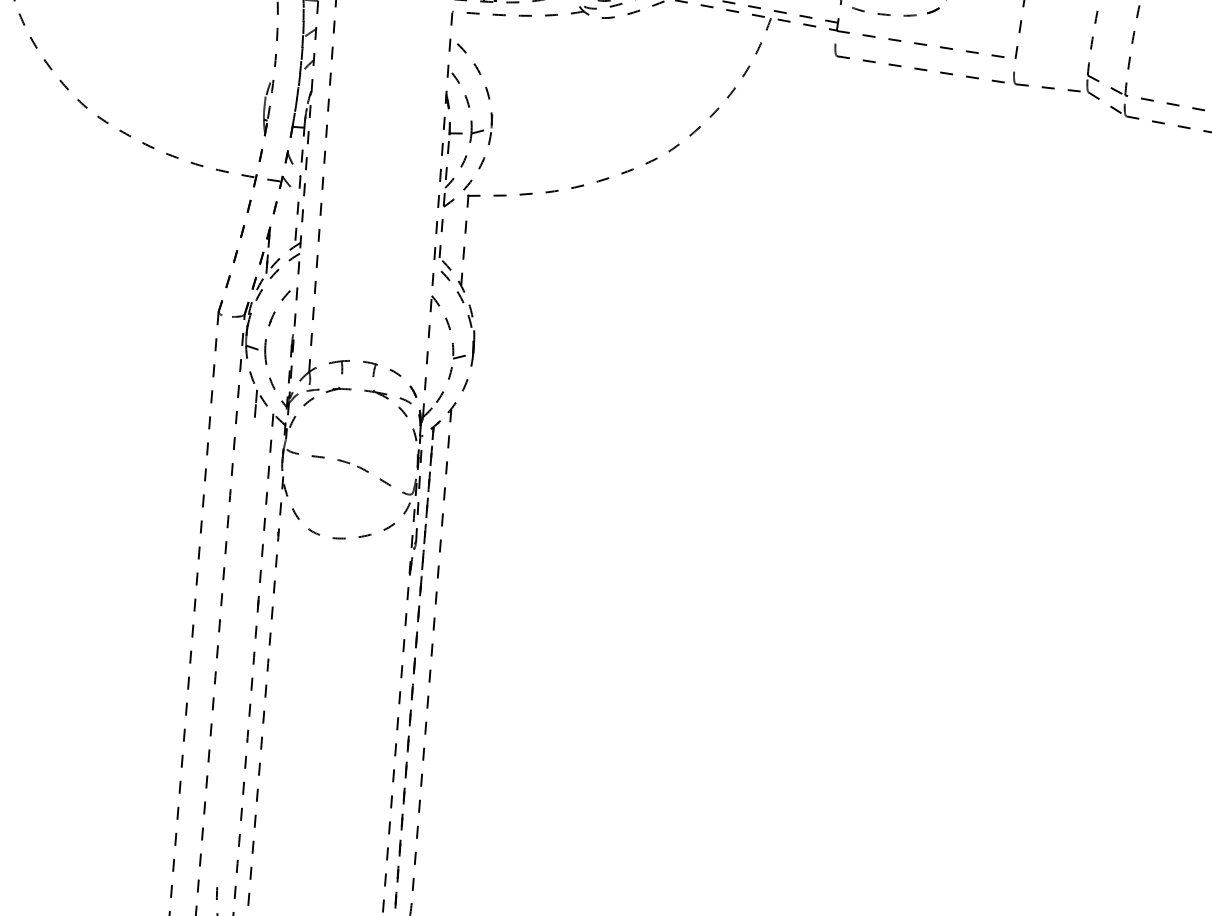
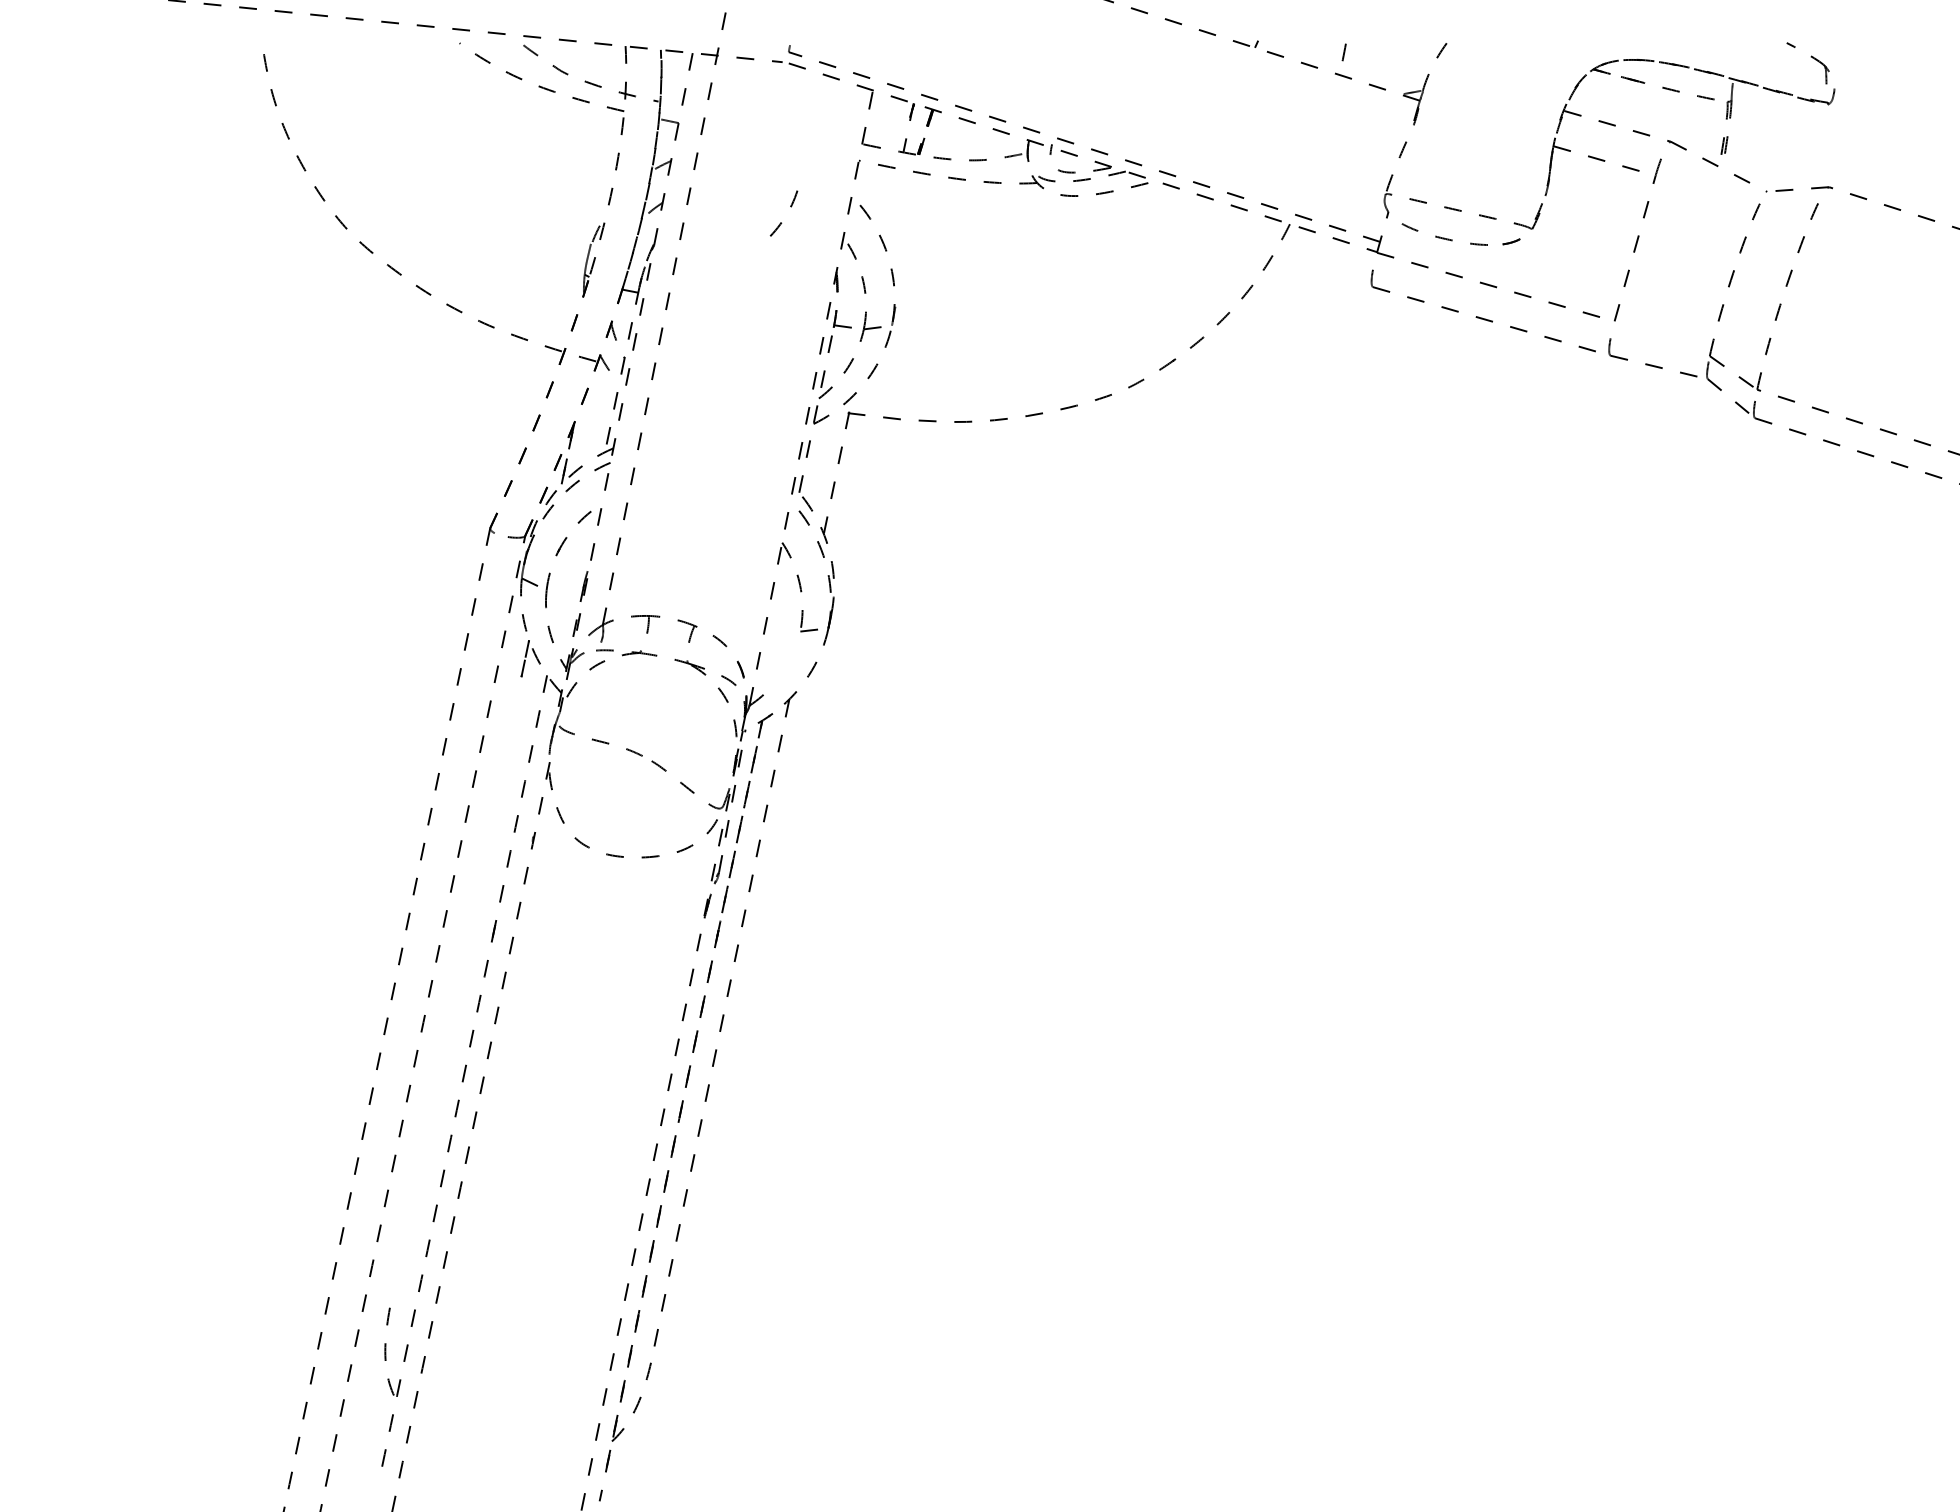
curve: (443, 391) -> (781, 222), moved

